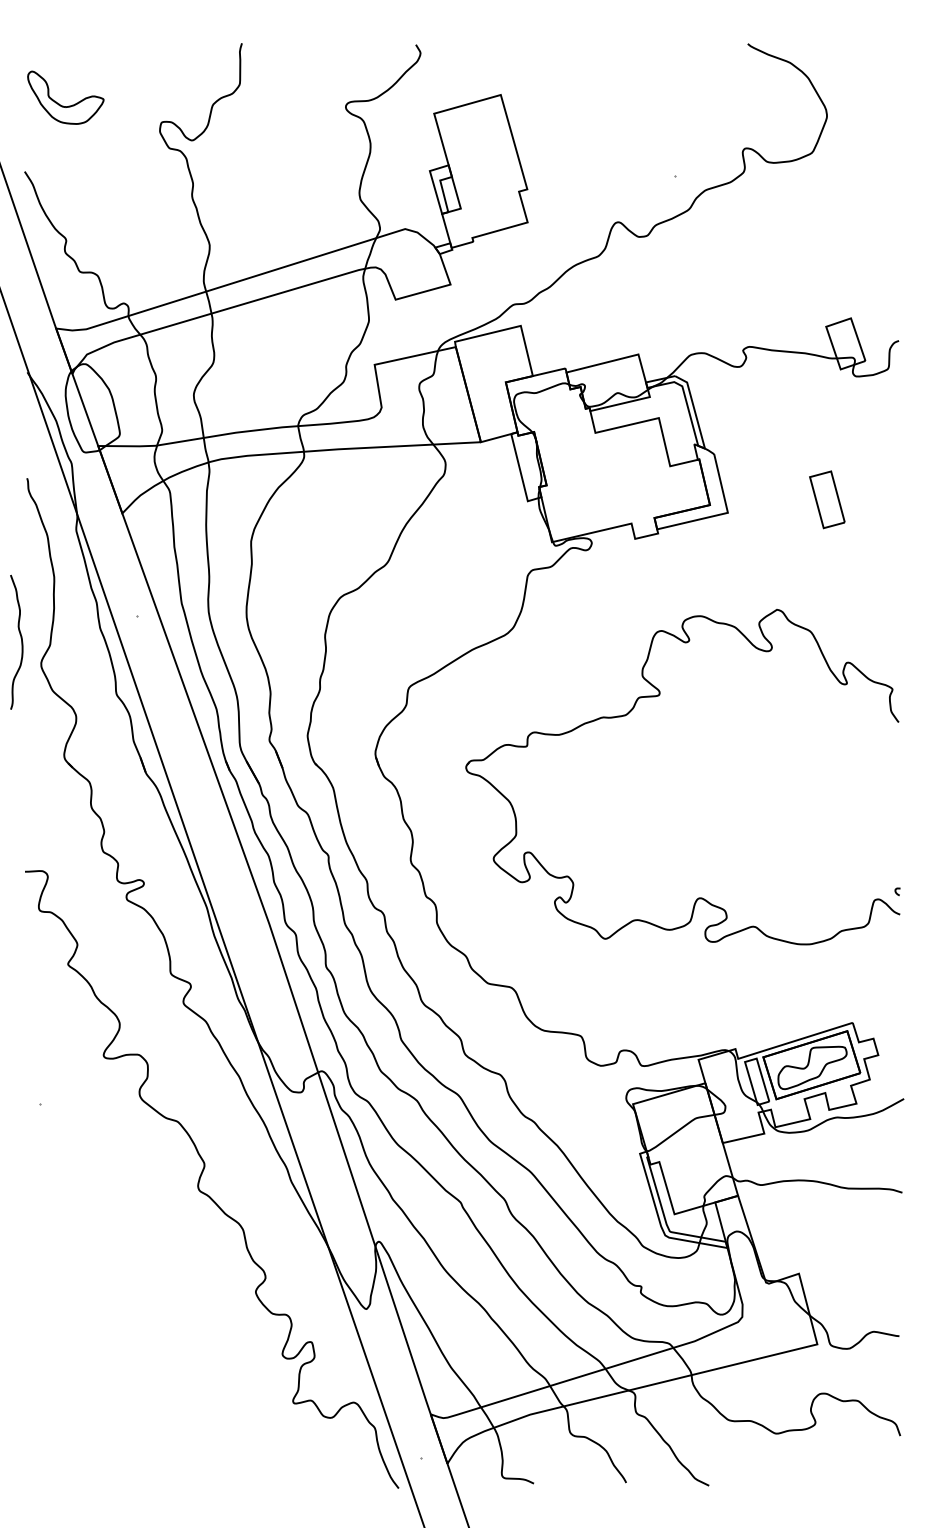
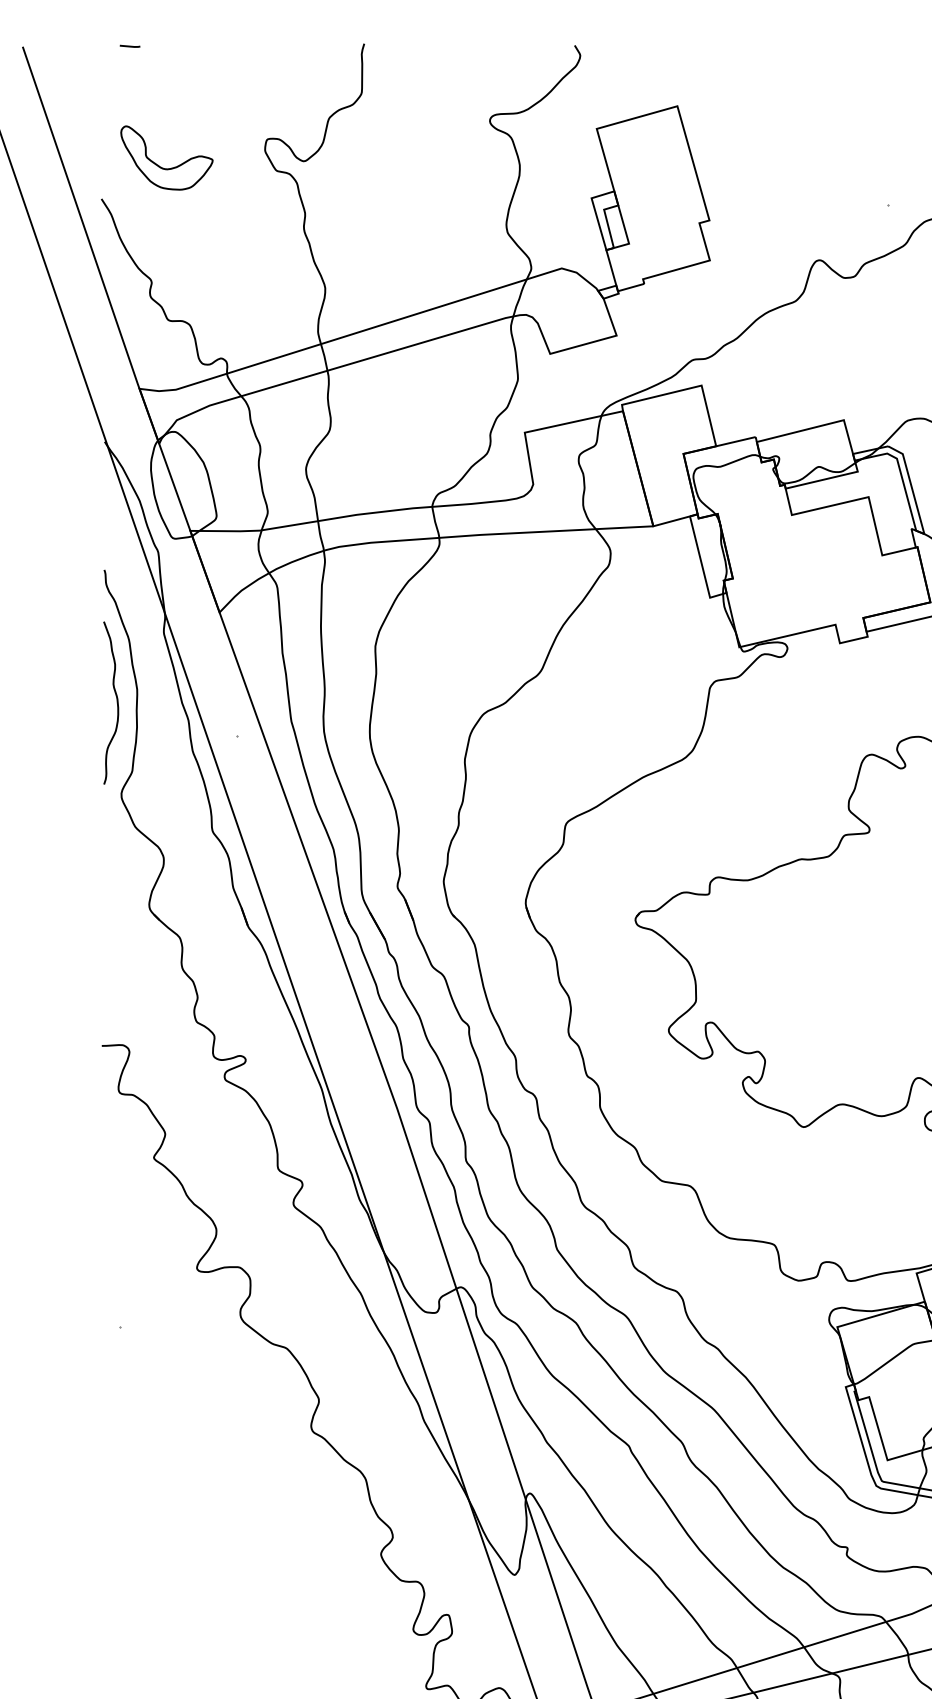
line: (47, 45) -> (129, 46), added
part: (63, 105) -> (164, 167), moved
curve: (20, 638) -> (115, 698), moved

